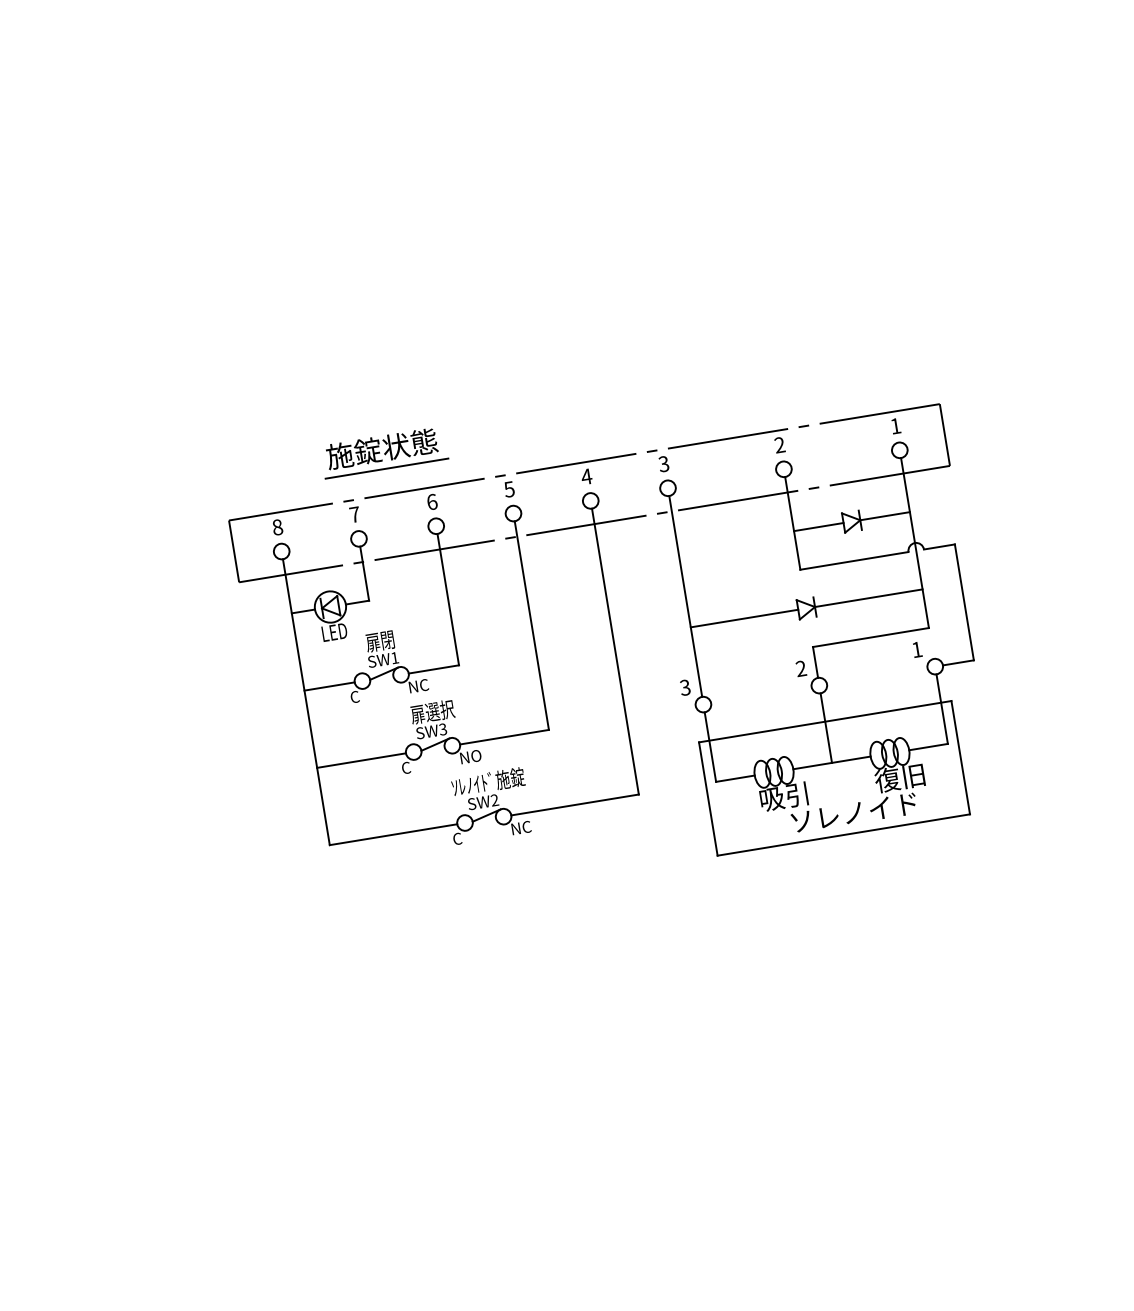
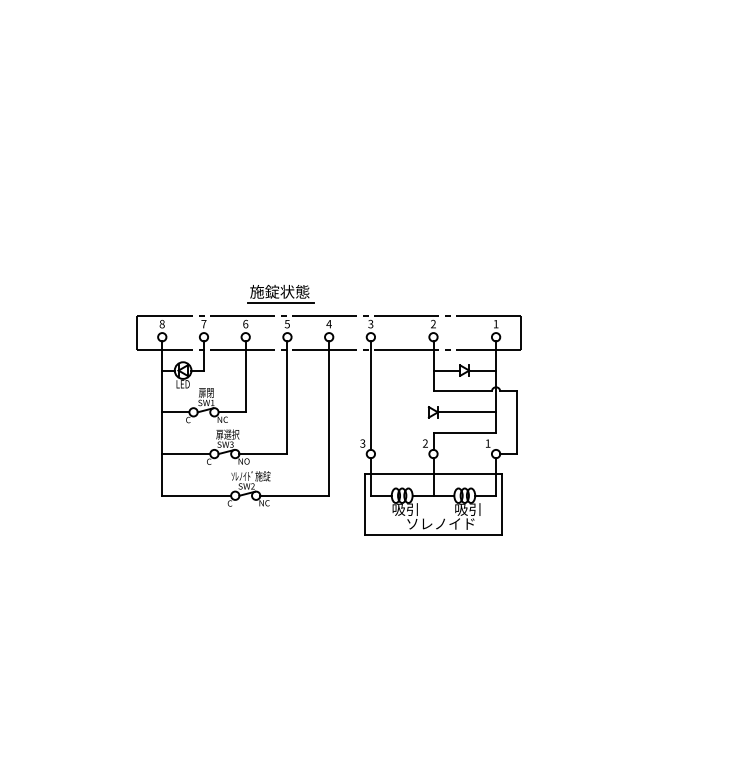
part: (383, 451) -> (280, 293), moved
line: (743, 619) -> (399, 412), removed
text: (899, 778) -> (467, 509), 復旧 -> 吸引

